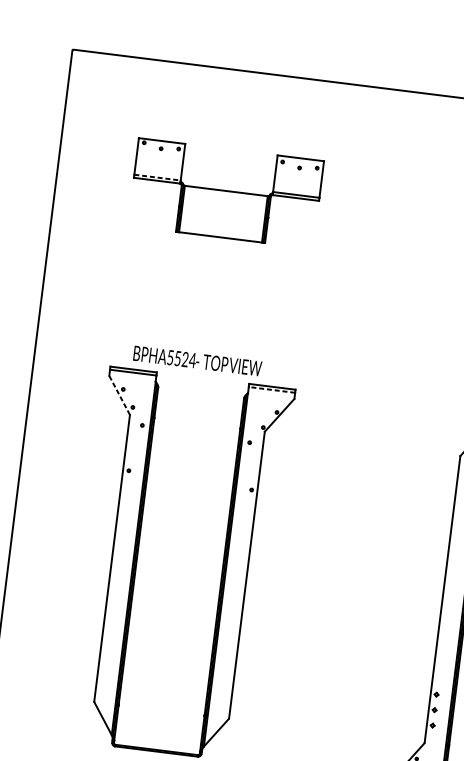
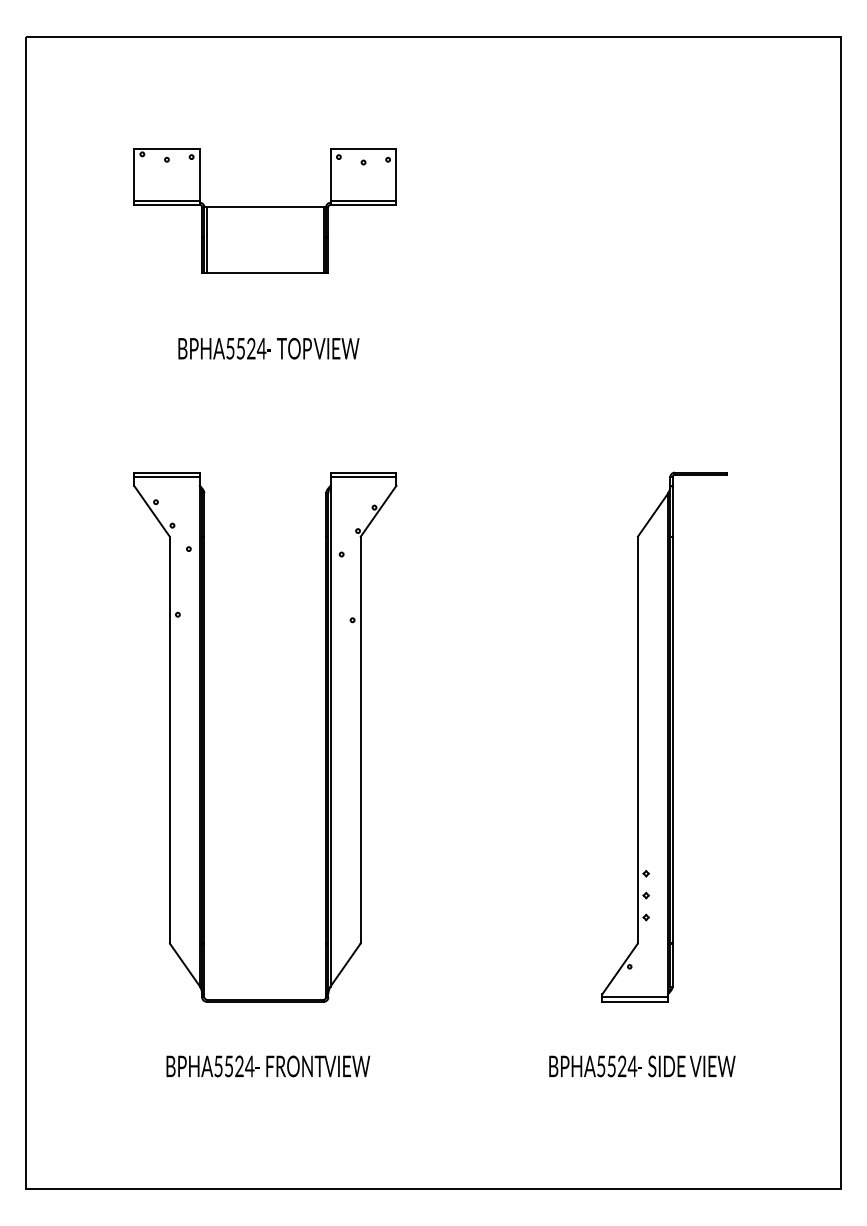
line: (157, 177) -> (166, 200), dashed -> solid
text: (197, 360) -> (268, 348), moved
line: (271, 390) -> (363, 477), dashed -> solid
line: (119, 394) -> (151, 510), dashed -> solid

